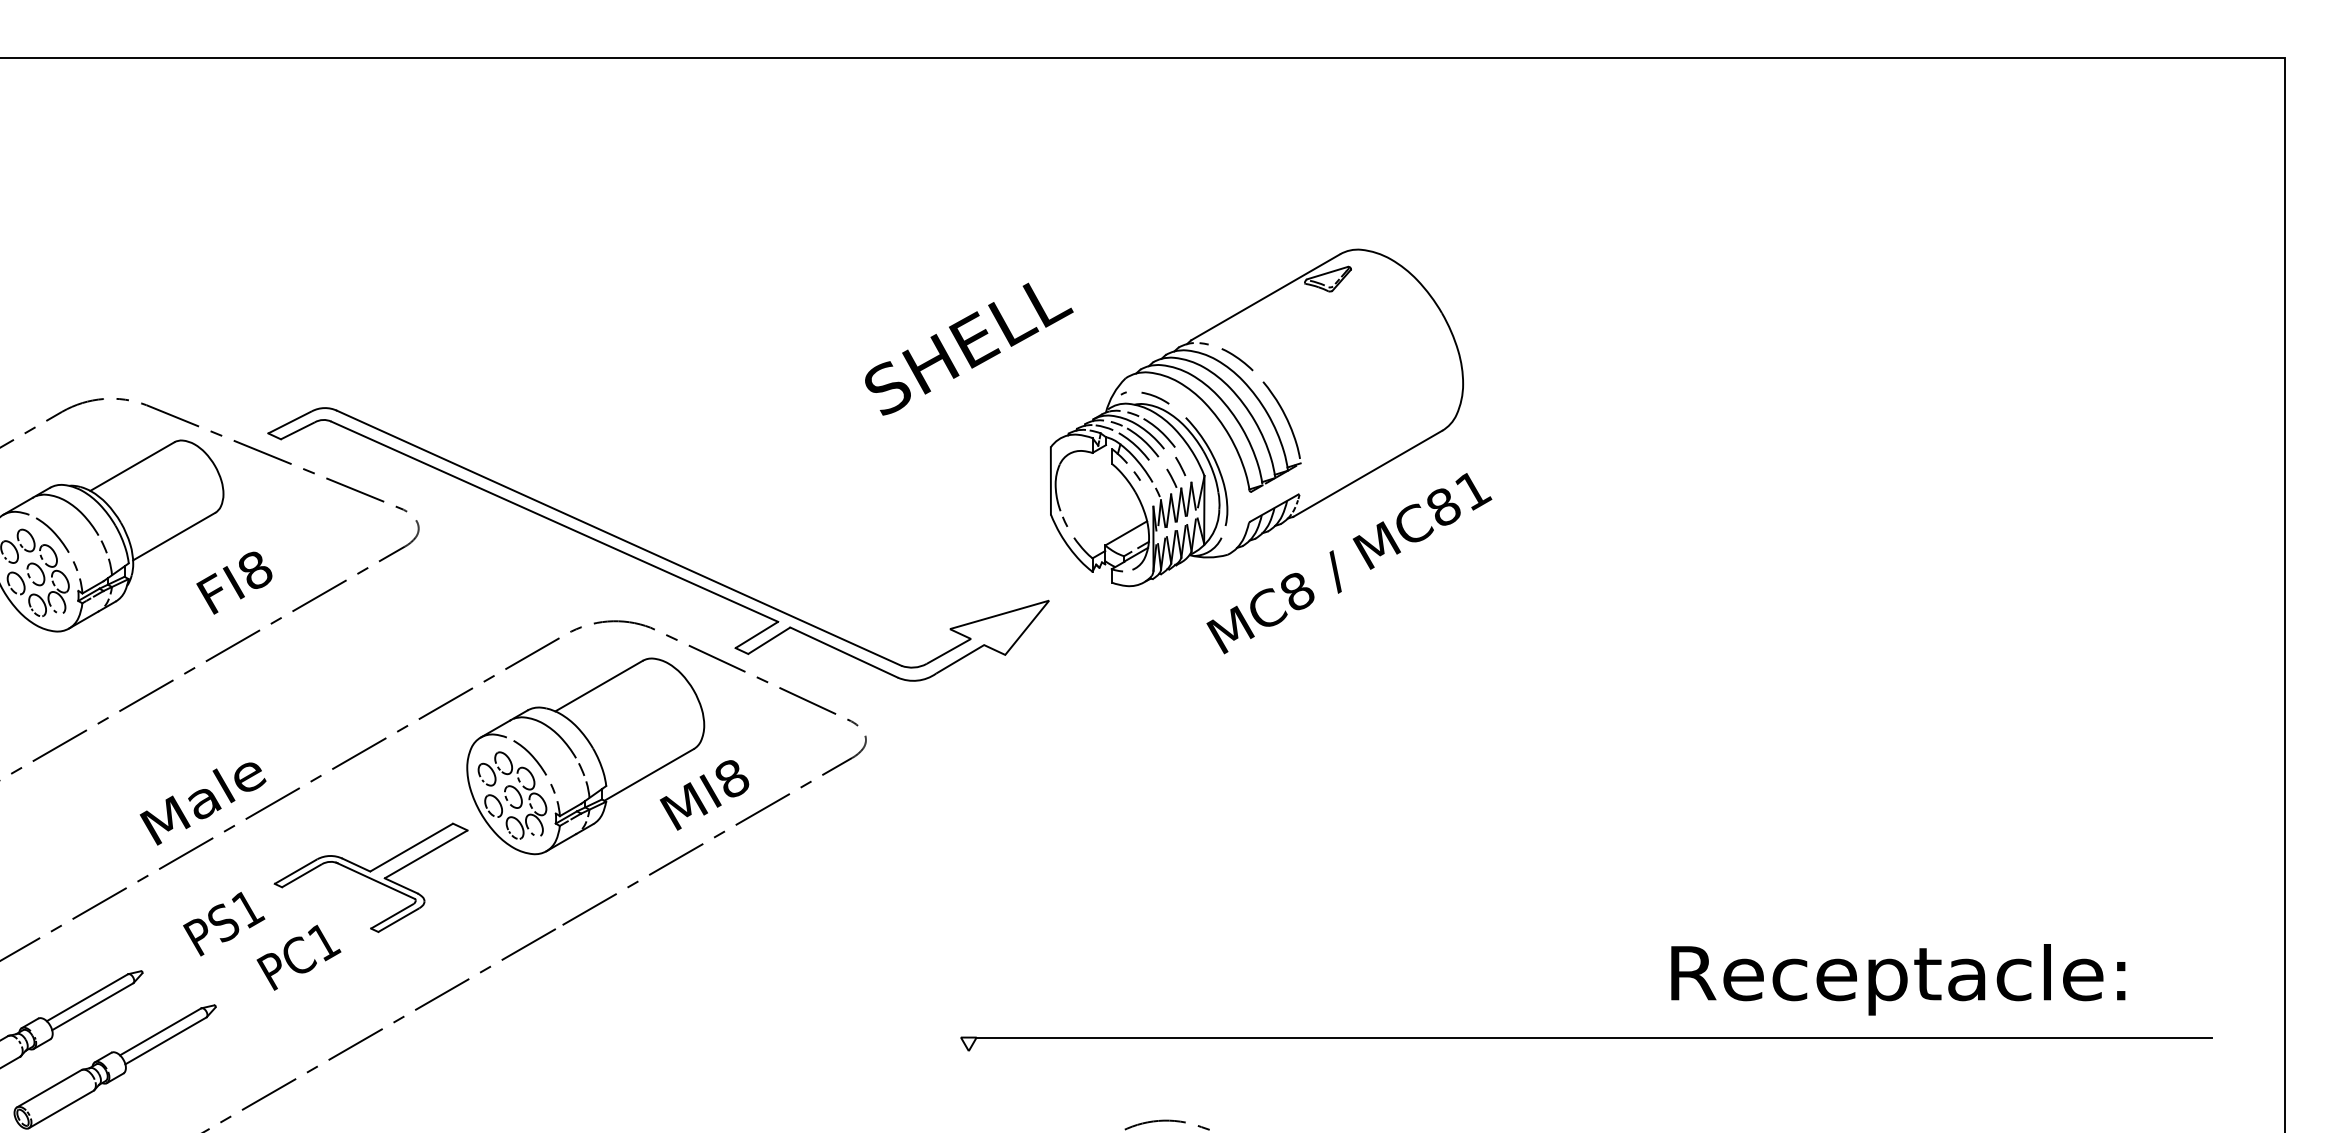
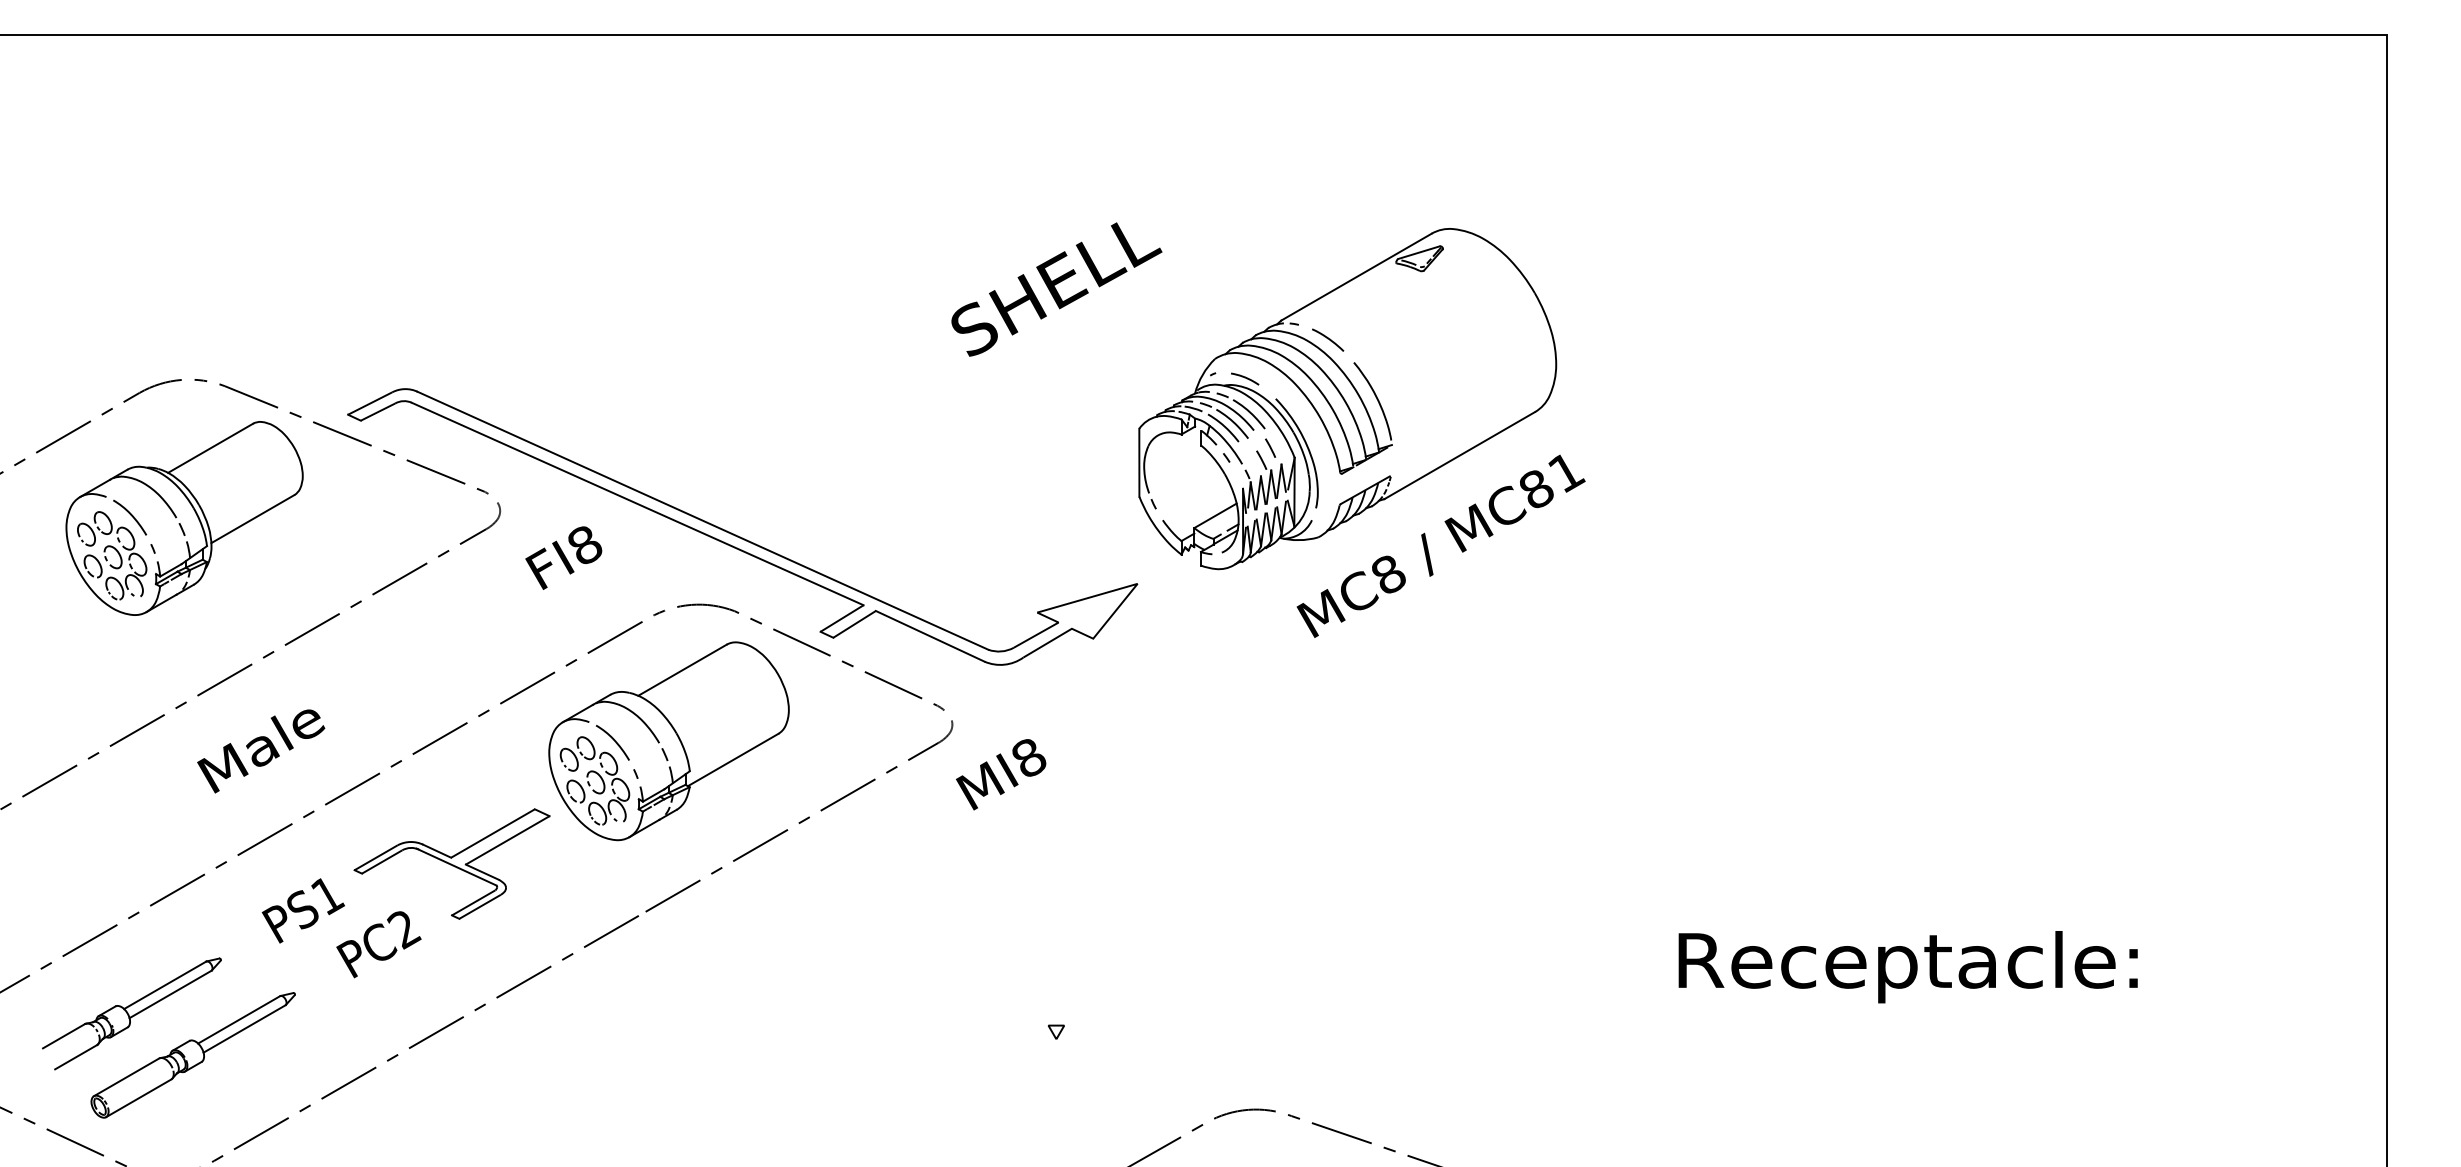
text: (968, 349) -> (1056, 289), moved
text: (234, 582) -> (563, 557), moved
text: (704, 795) -> (1001, 774), moved
text: (203, 804) -> (261, 751), moved
text: (324, 943) -> (404, 930), PC1 -> PC2
text: (1897, 980) -> (1907, 967), moved
line: (1593, 1037) -> (1688, 1025), removed

